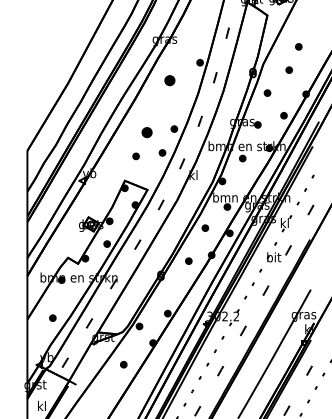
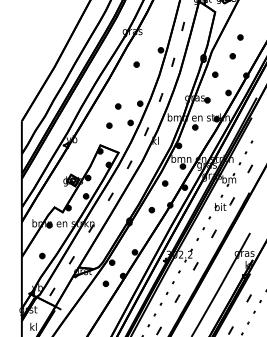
part: (169, 80) -> (136, 64), size x0.62
part: (146, 132) -> (117, 106), size x0.62
text: (284, 223) -> (228, 179), kl -> bm
part: (123, 364) -> (105, 283), moved

